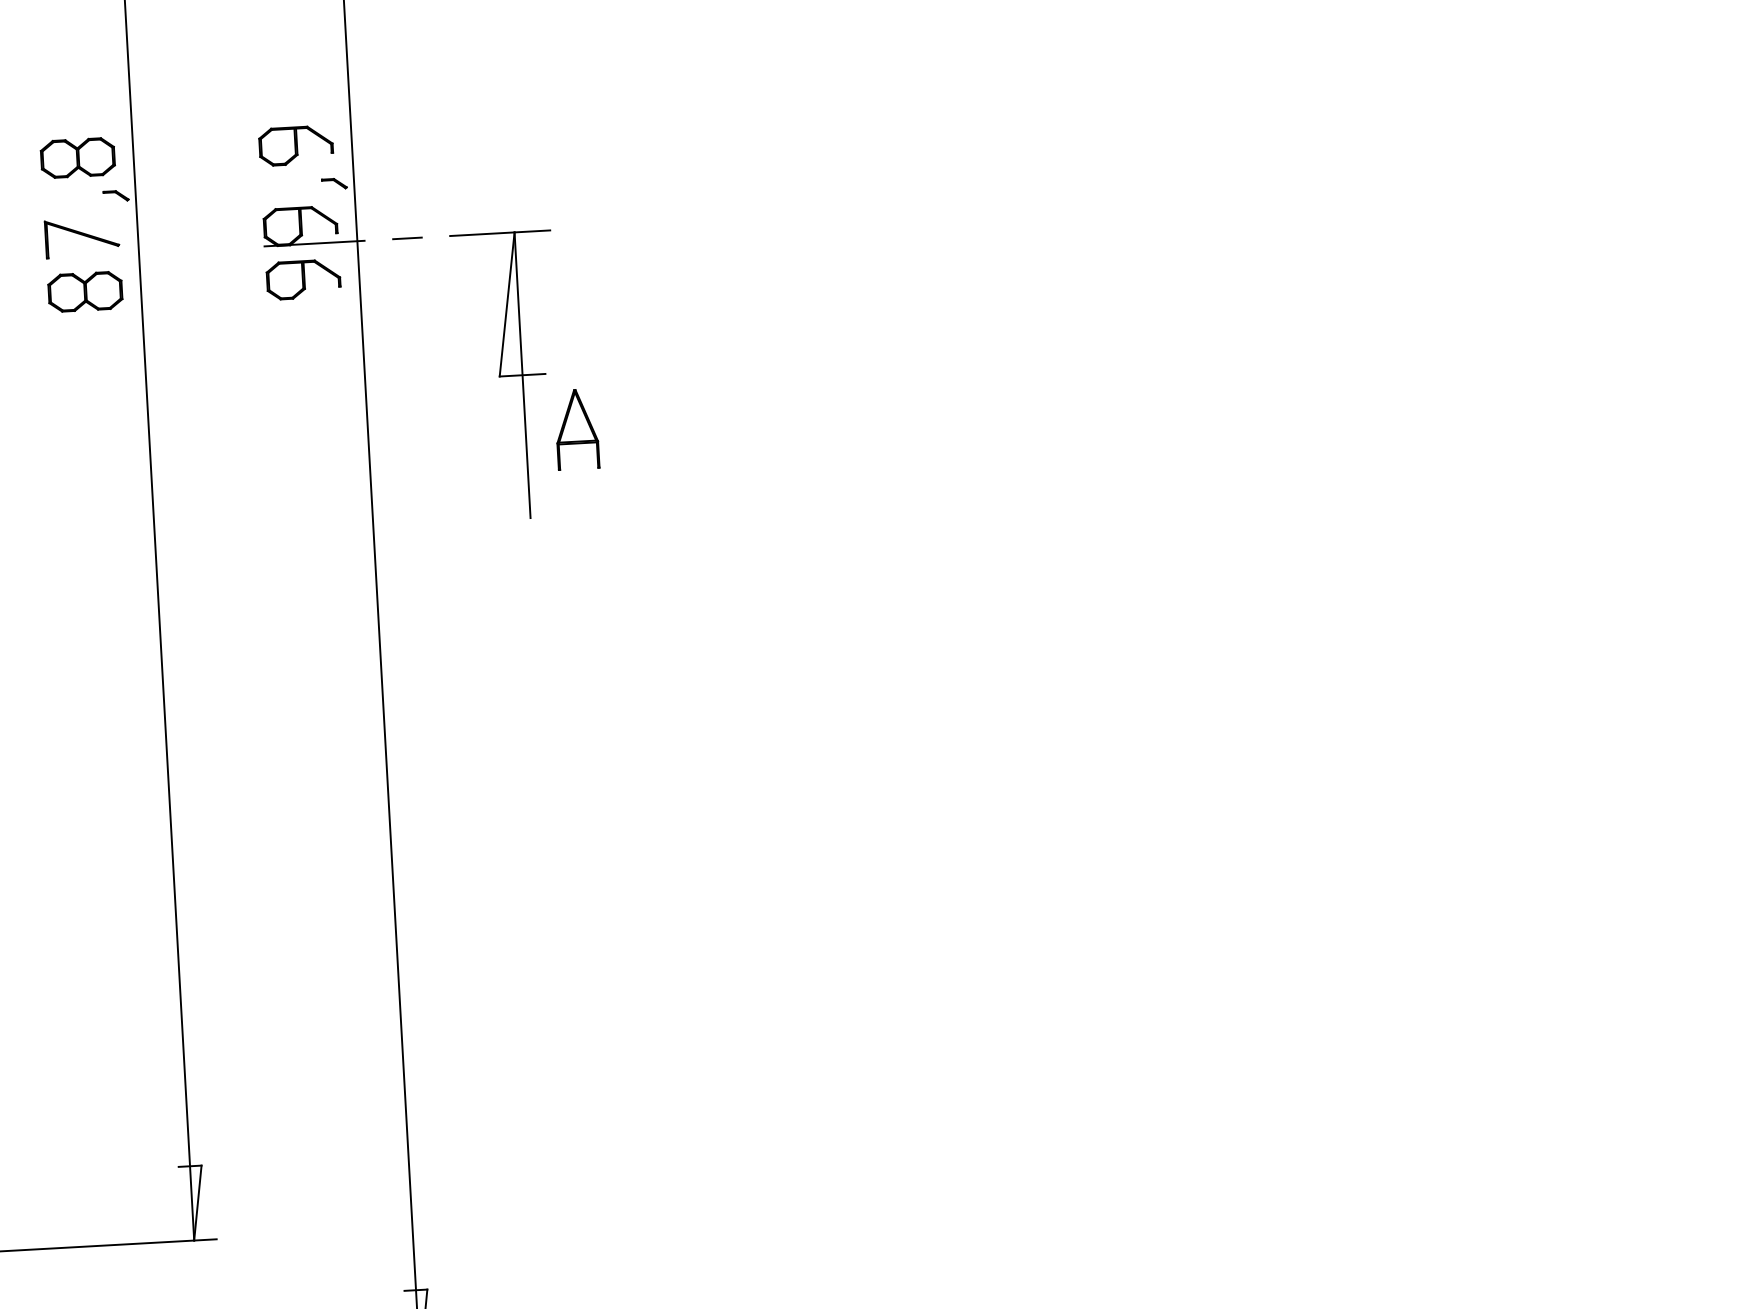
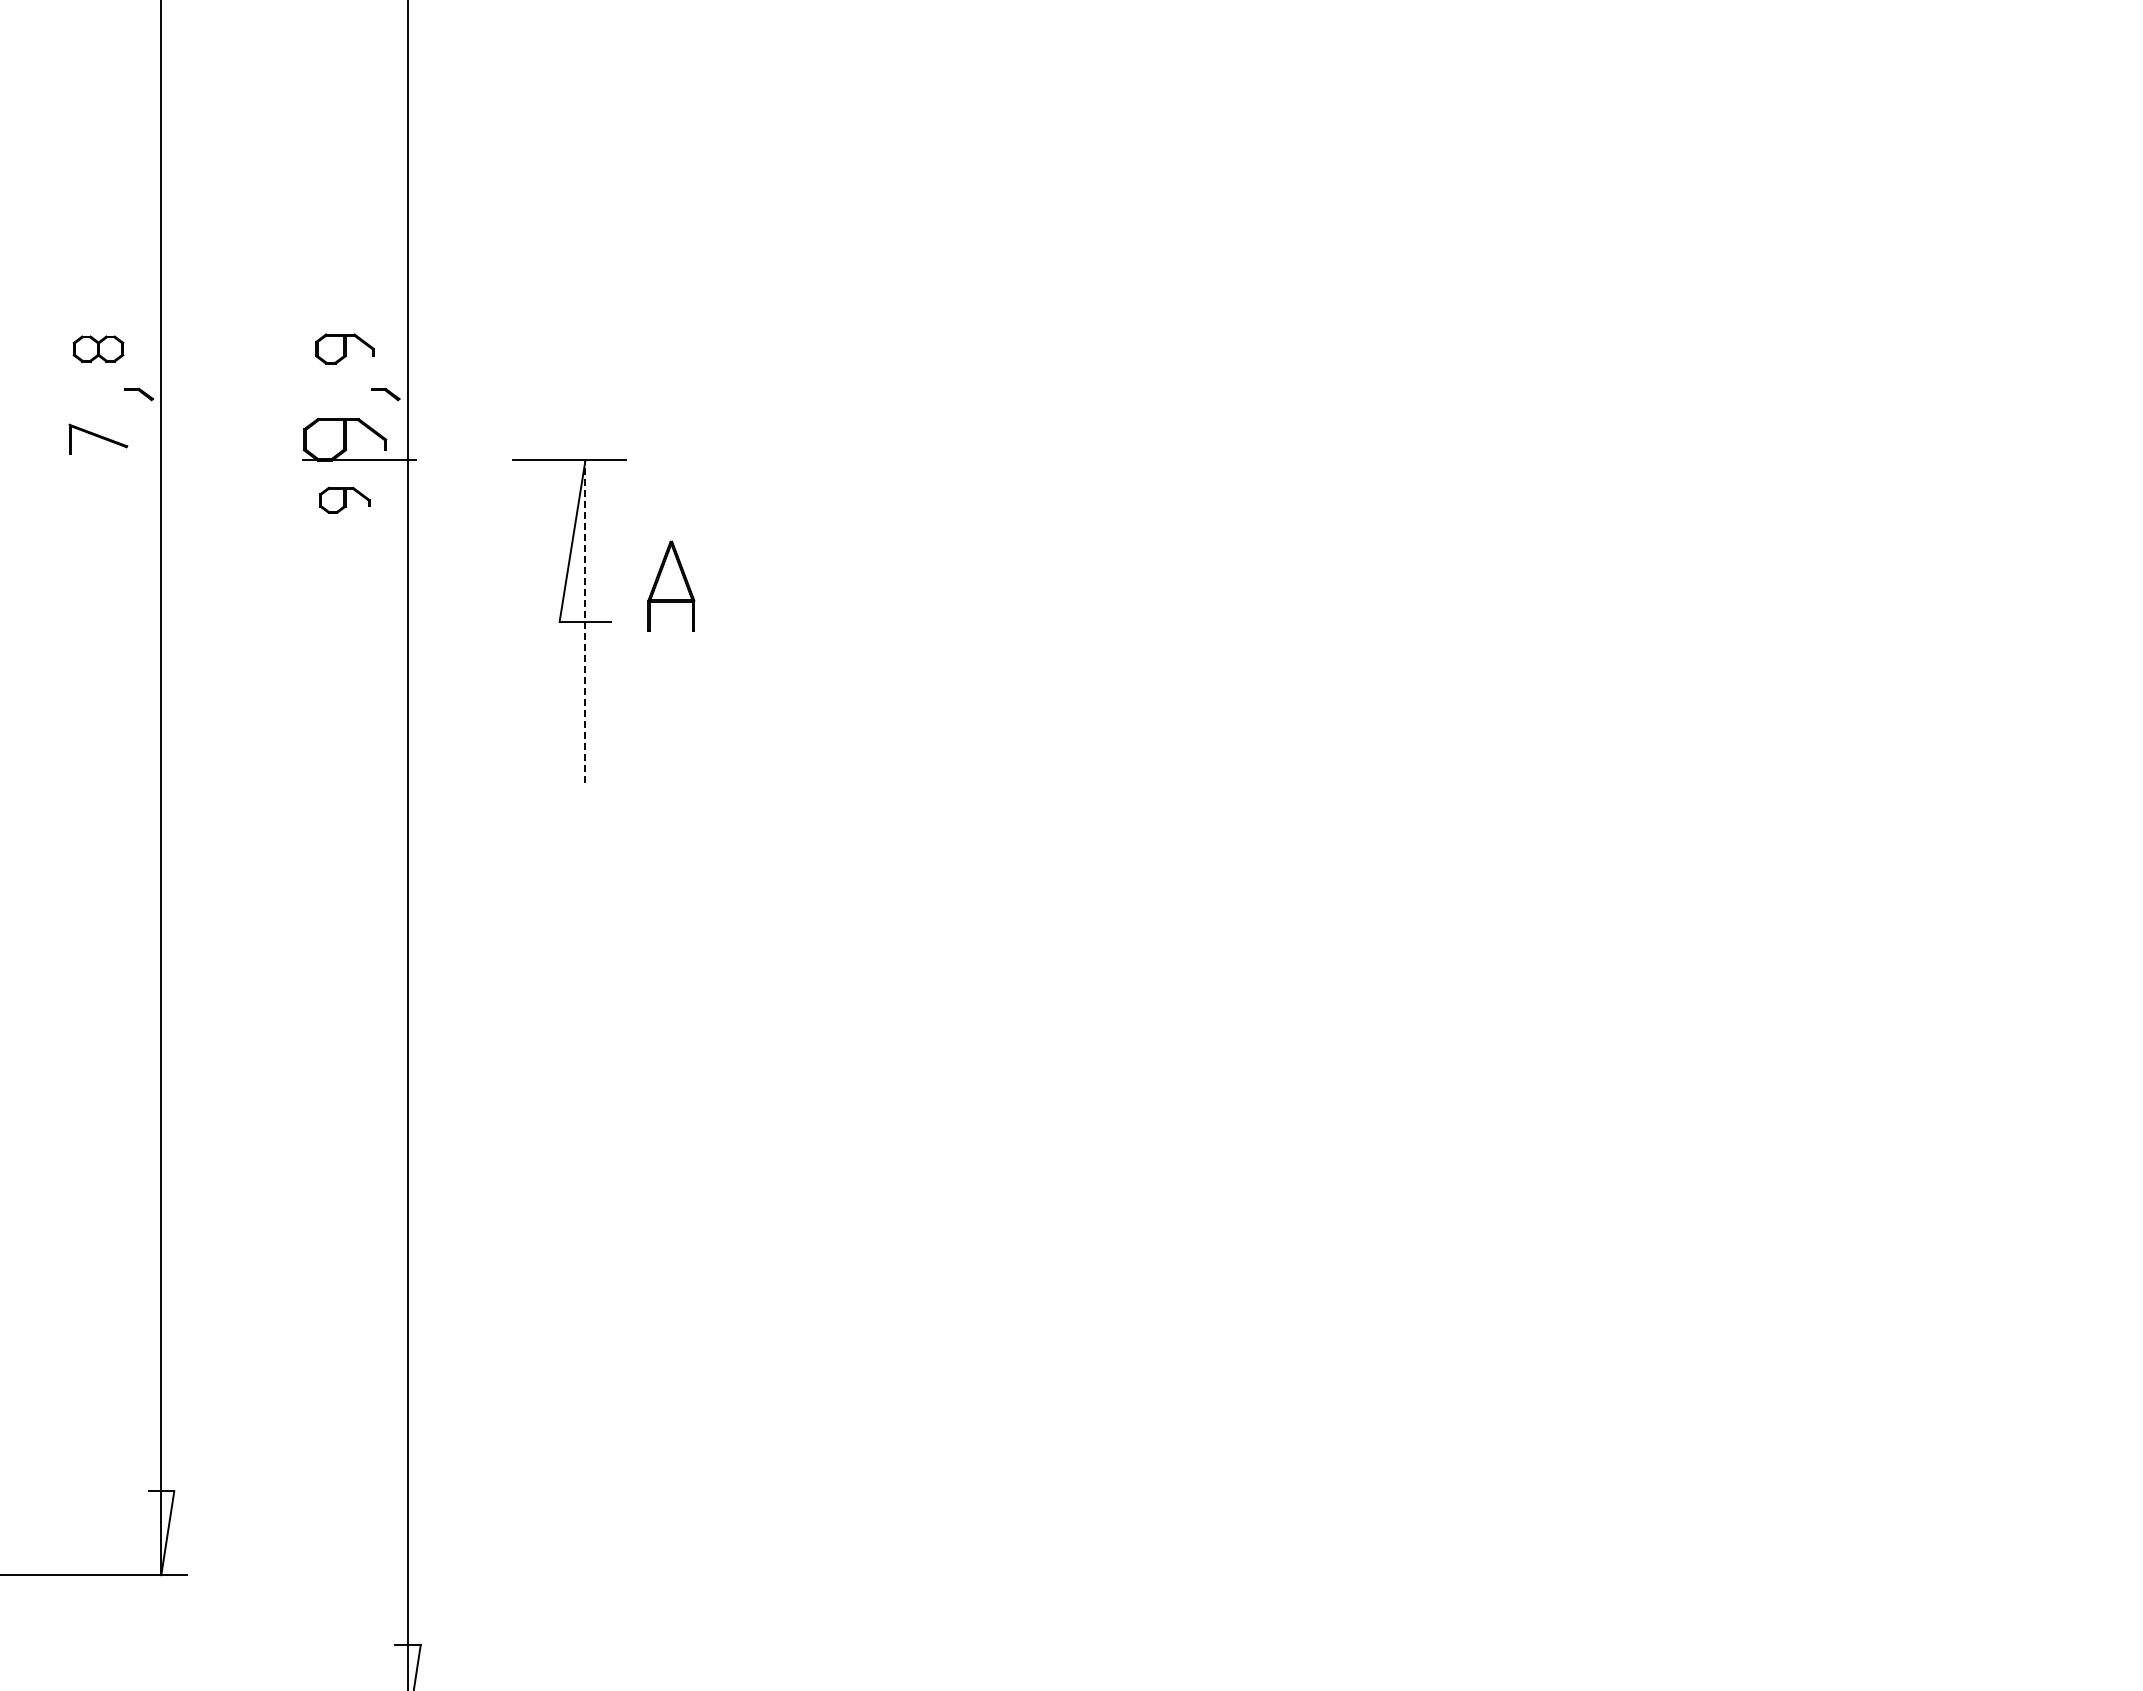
part: (295, 145) -> (344, 348), size x0.7
part: (77, 157) -> (98, 348), size x0.6
part: (82, 237) -> (98, 438), size x0.7
line: (407, 238) -> (464, 460), removed
part: (303, 279) -> (344, 500), size x0.6
part: (85, 292) -> (98, 500), removed
line: (522, 375) -> (585, 621), solid -> dashed
part: (577, 428) -> (671, 585), moved

